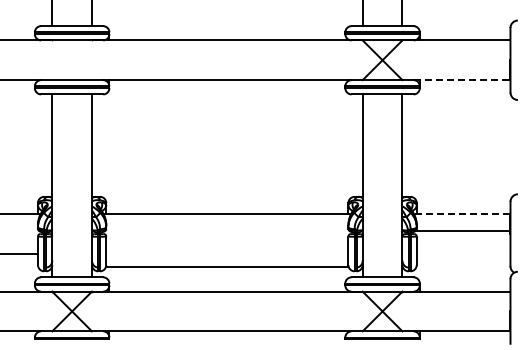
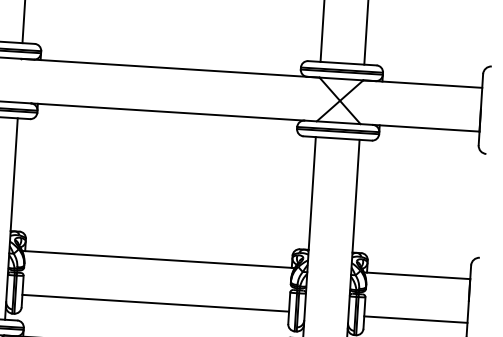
line: (462, 80) -> (426, 128), dashed -> solid
line: (461, 214) -> (416, 276), dashed -> solid
line: (463, 230) -> (415, 319), moved
line: (227, 266) -> (155, 302), moved

